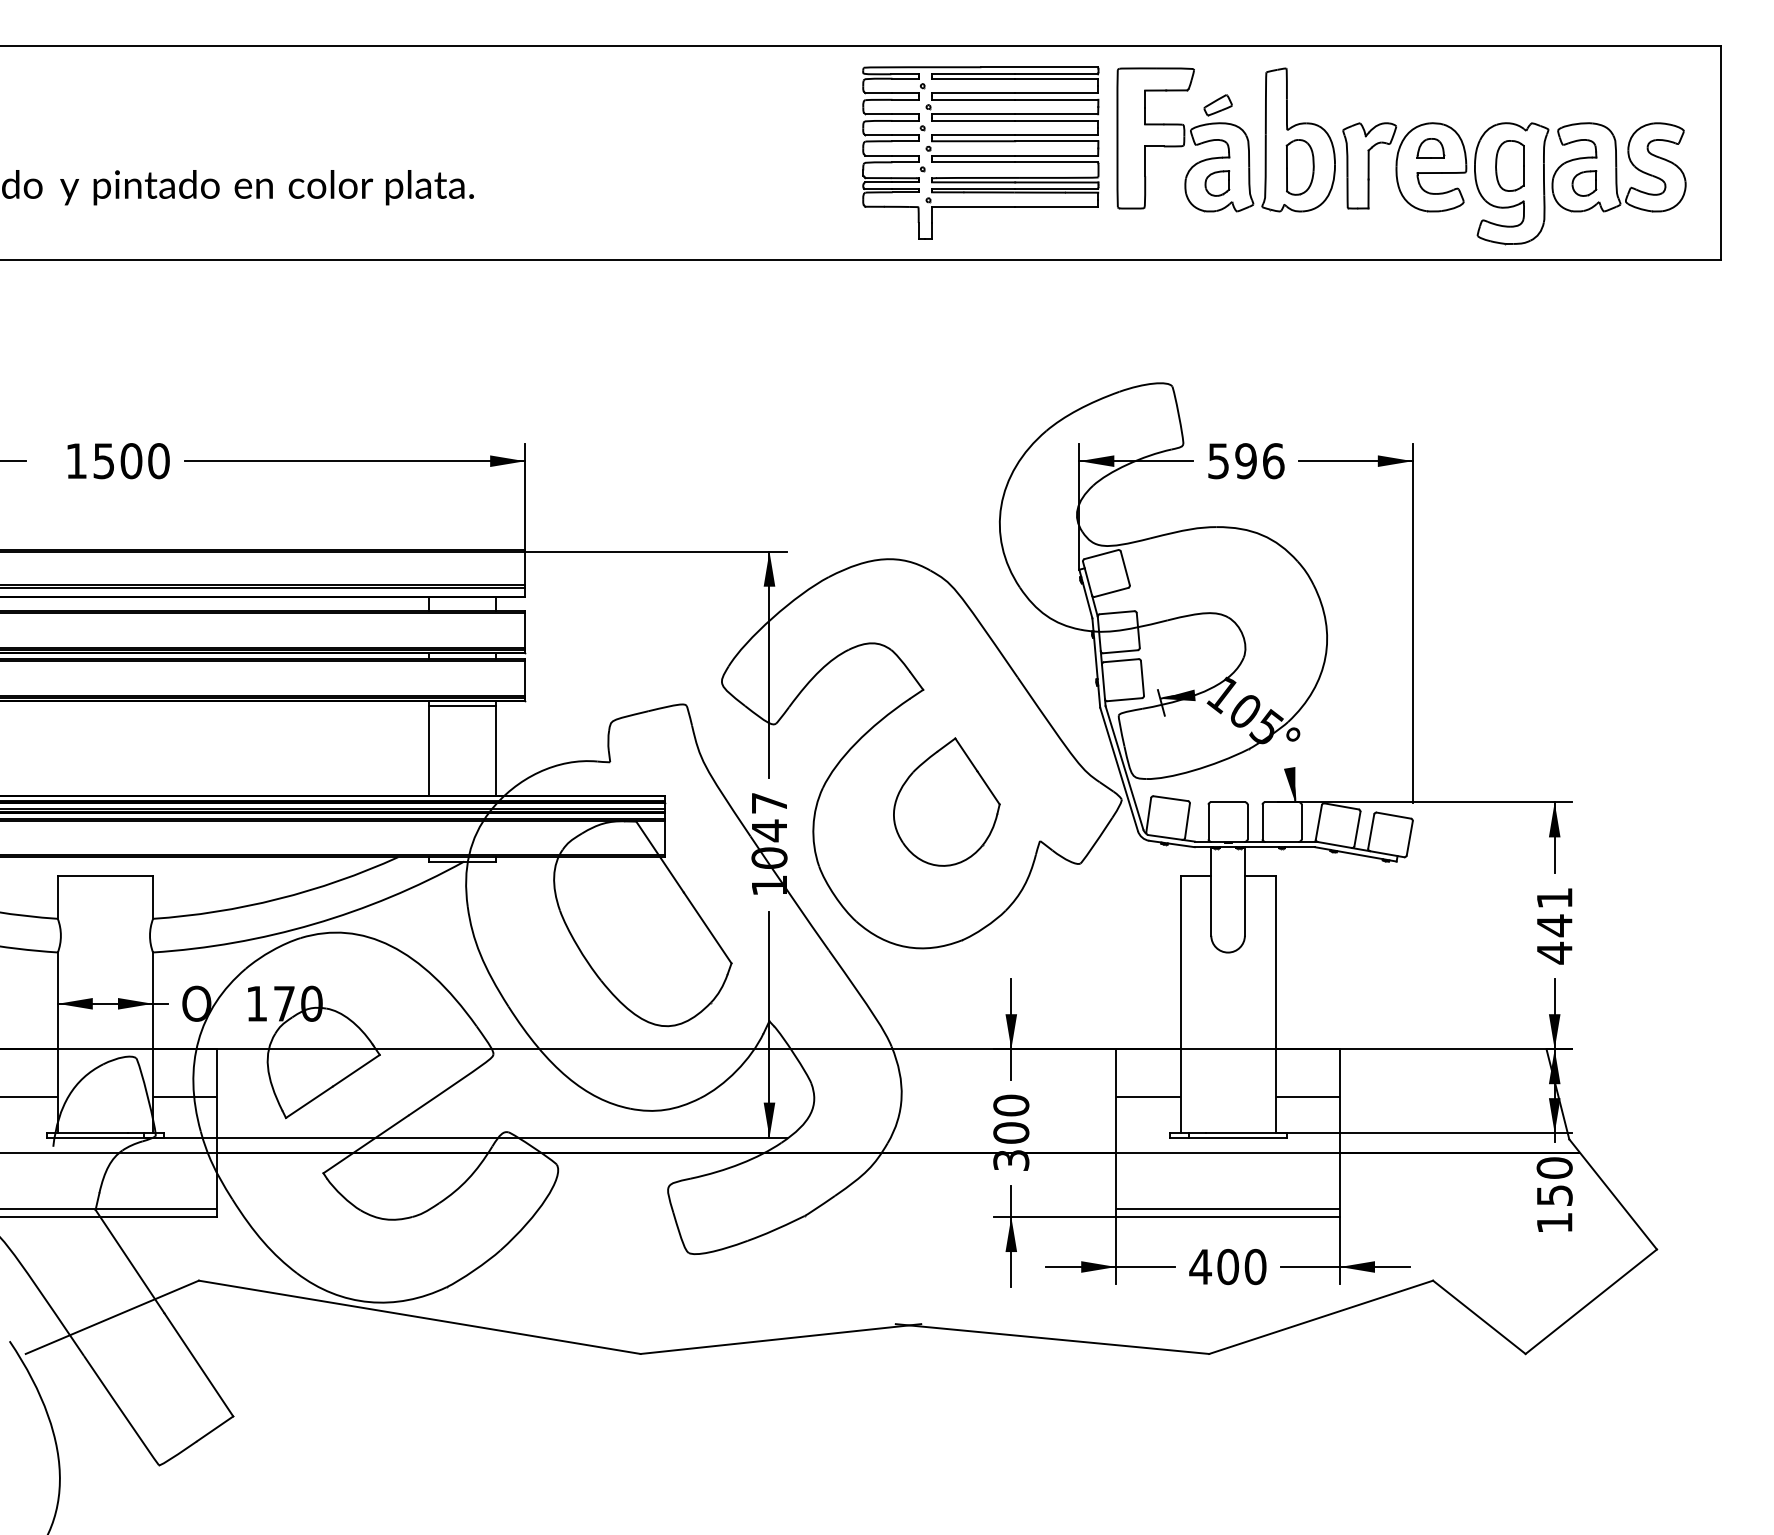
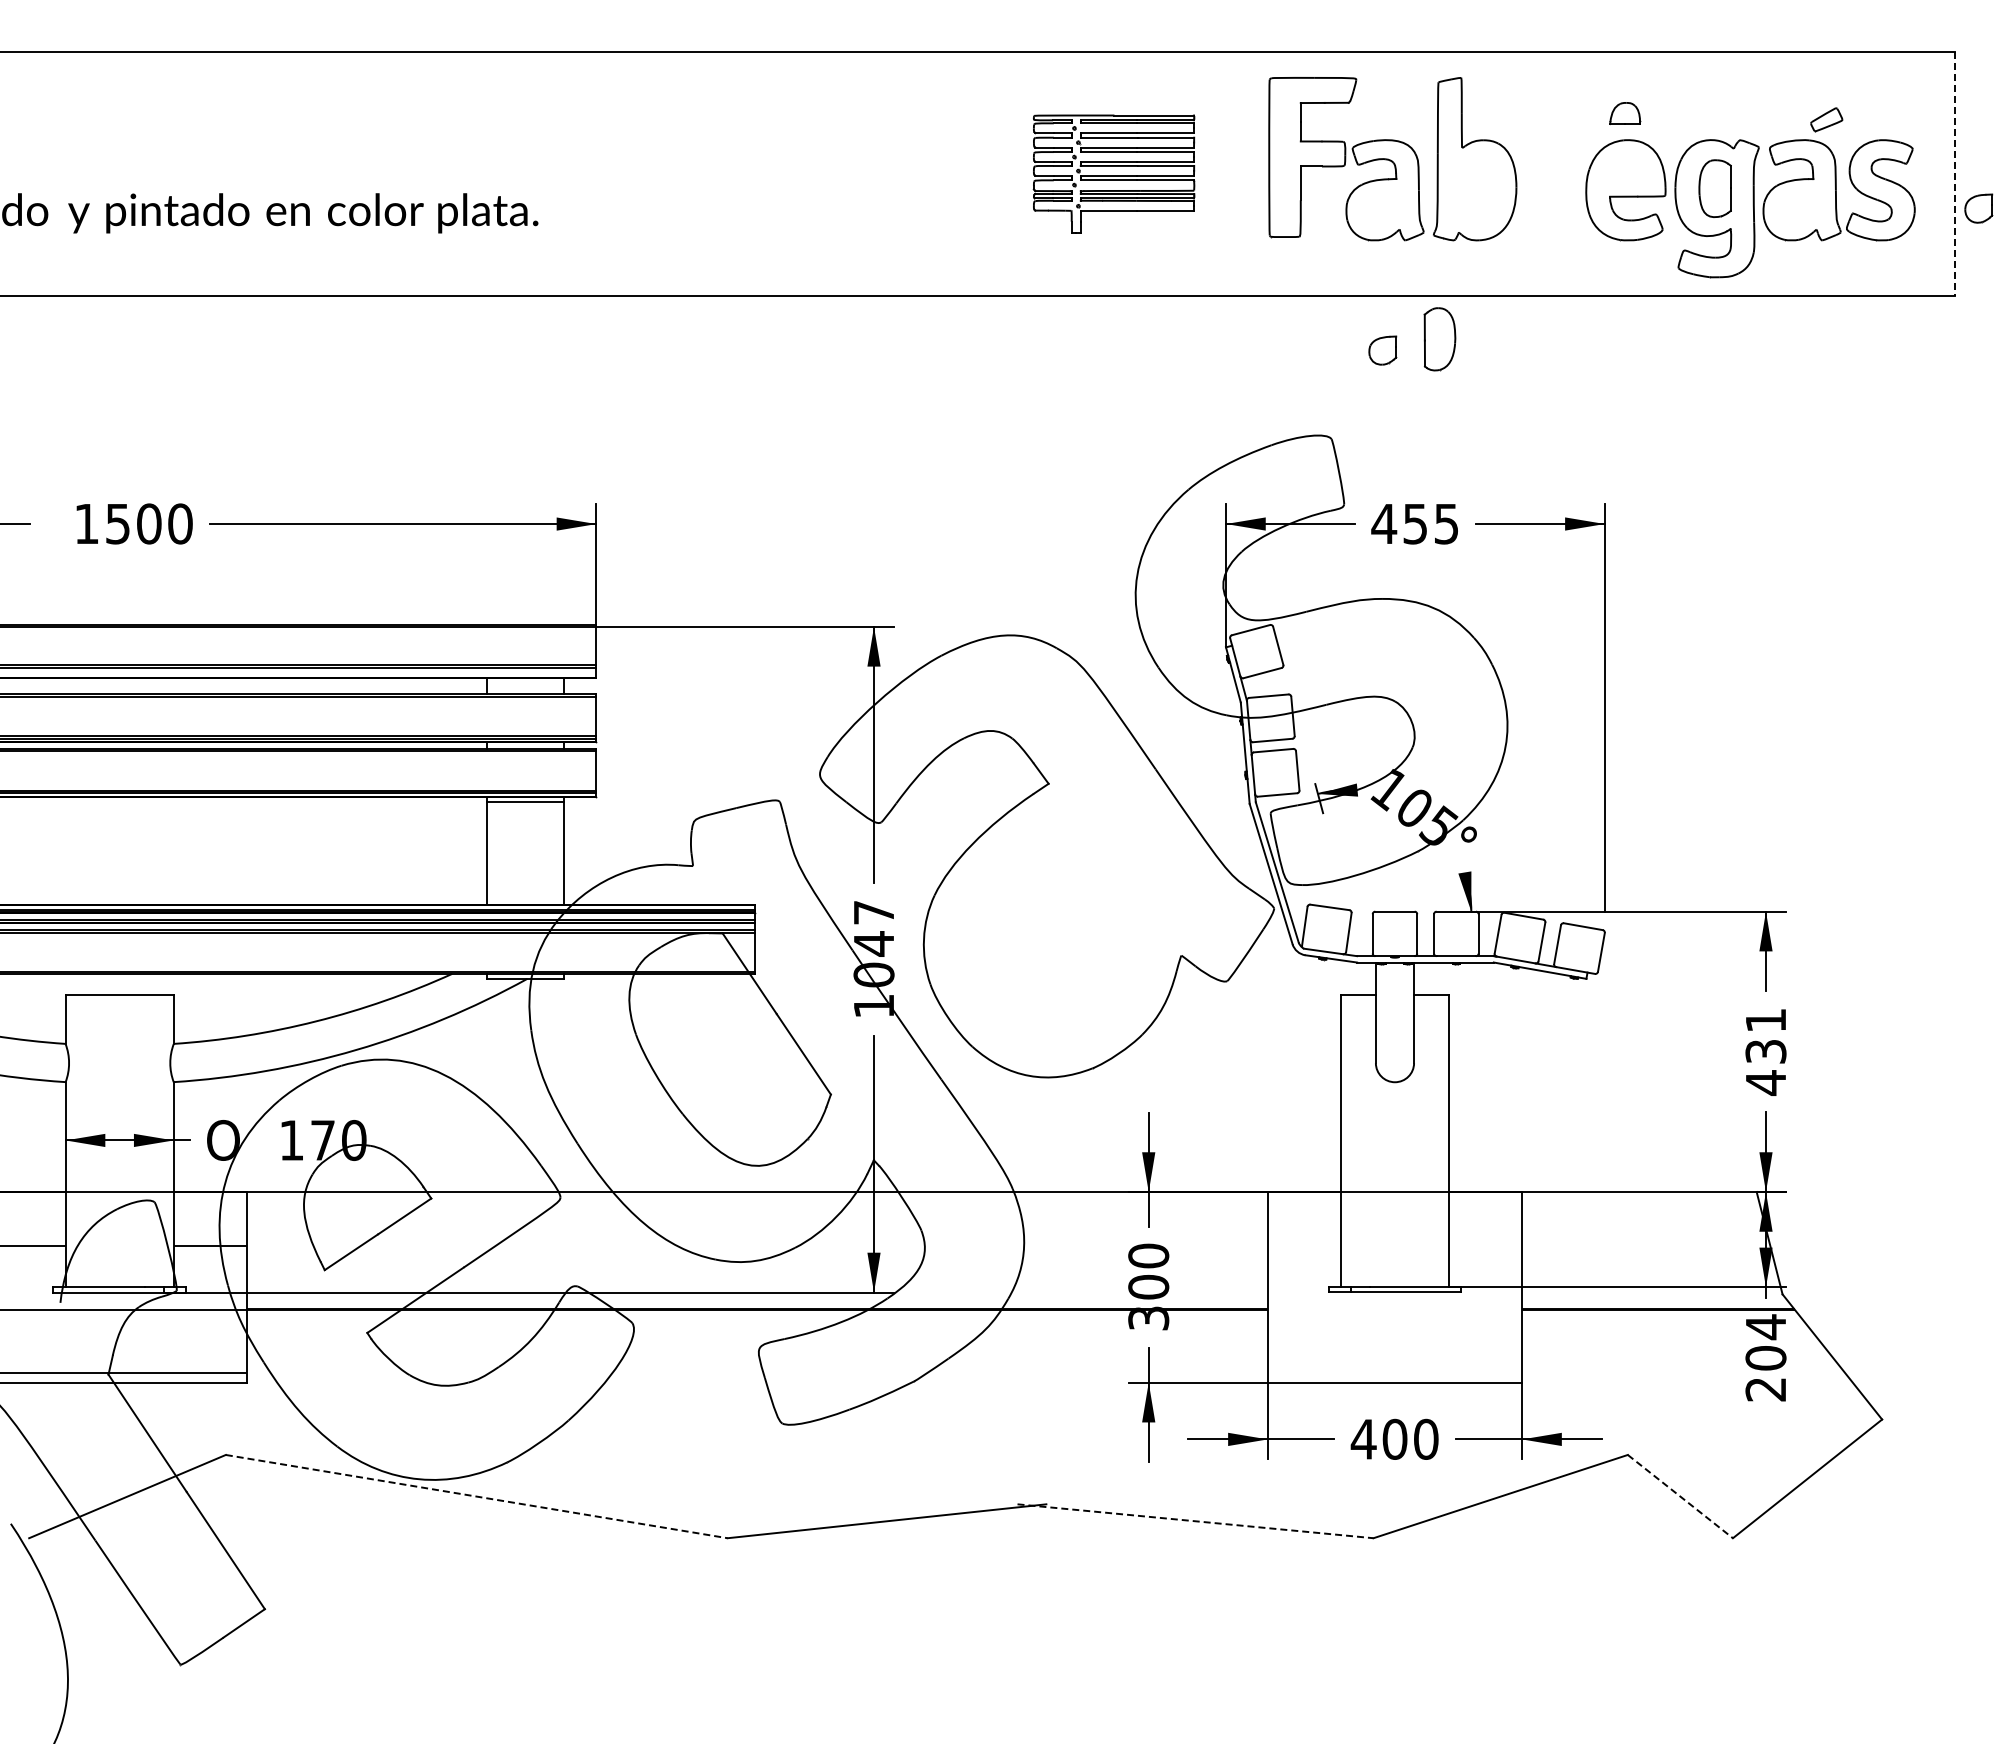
part: (1217, 105) -> (1826, 119), moved
part: (1431, 148) -> (1625, 113), moved
part: (980, 152) -> (1113, 173), size x0.6
line: (1720, 153) -> (1954, 174), solid -> dashed
part: (1369, 165) -> (1555, 188), removed
part: (1299, 167) -> (1439, 339), moved
part: (1217, 183) -> (1382, 350), moved
part: (1584, 183) -> (1978, 208), moved
text: (1246, 460) -> (1415, 523), 596 -> 455
part: (946, 801) -> (1075, 910), removed
text: (1554, 925) -> (1765, 1051), 441 -> 431
hatch: (1227, 1152) -> (1394, 1309), removed
text: (1554, 1194) -> (1765, 1357), 150 -> 204
line: (420, 1317) -> (477, 1496), solid -> dashed
line: (1479, 1317) -> (1680, 1496), solid -> dashed
line: (1052, 1339) -> (1195, 1521), solid -> dashed

